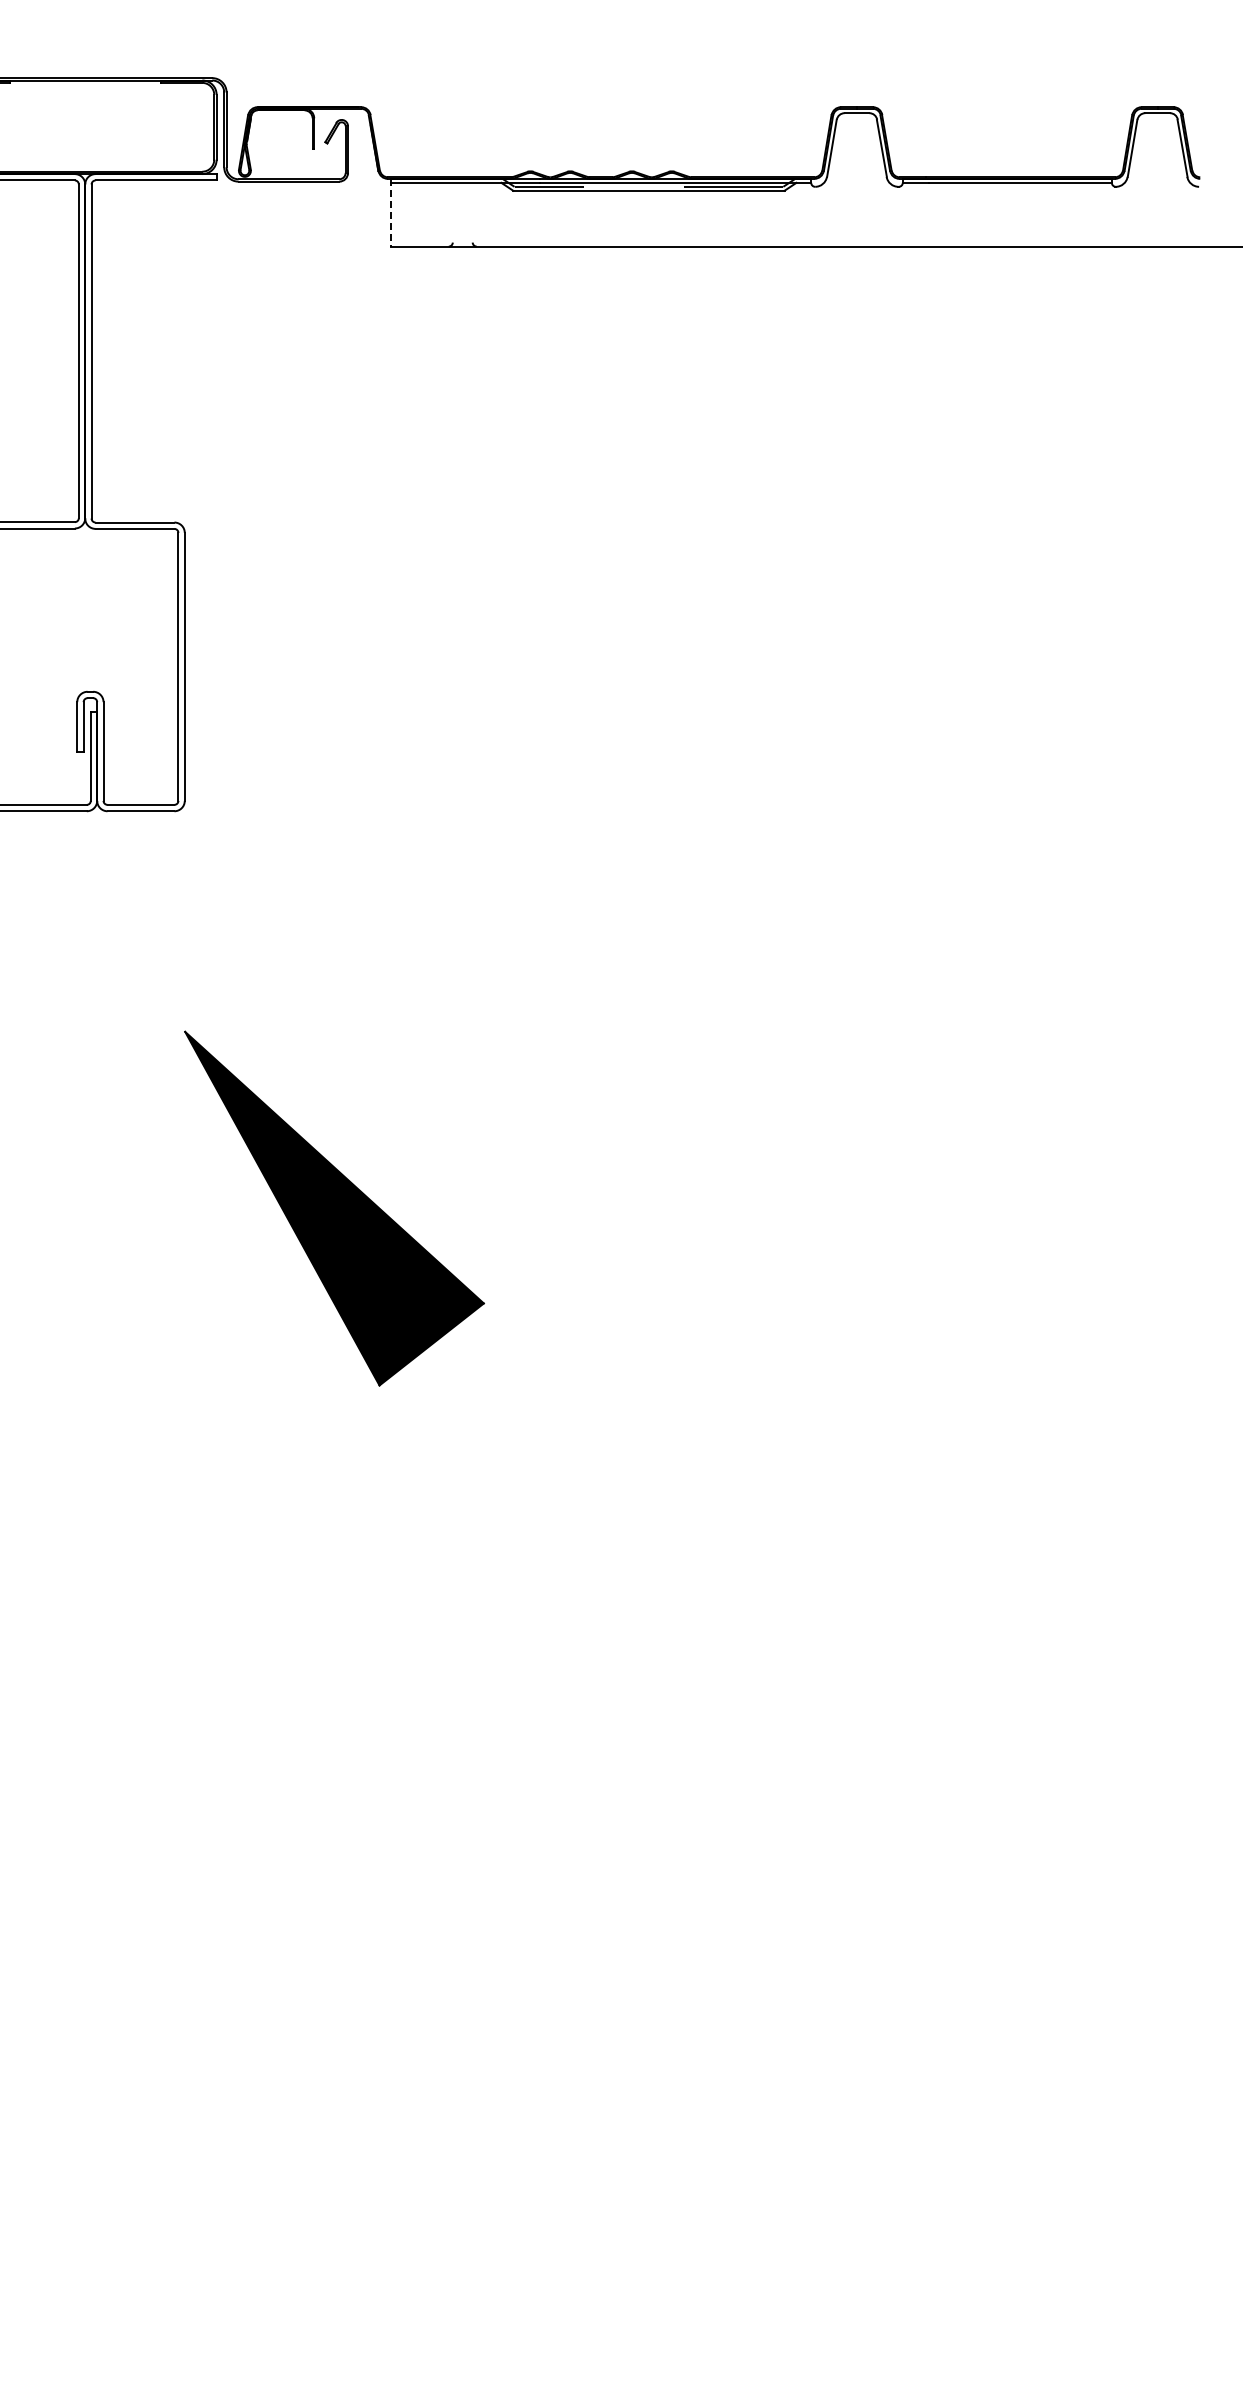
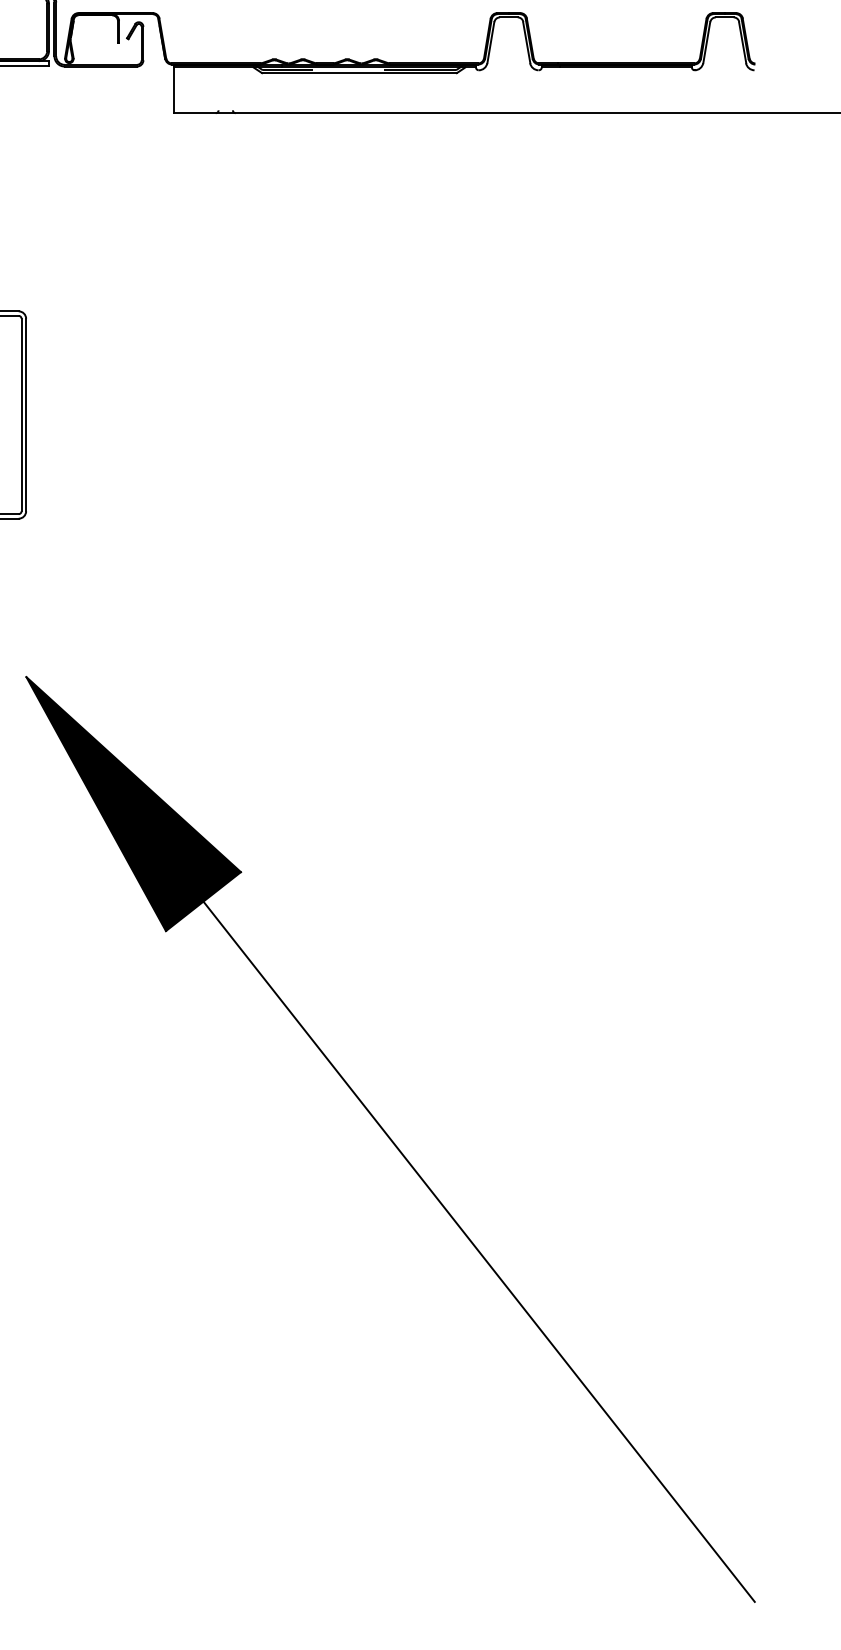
line: (391, 212) -> (174, 88), dashed -> solid
line: (815, 1831) -> (479, 1251), added

